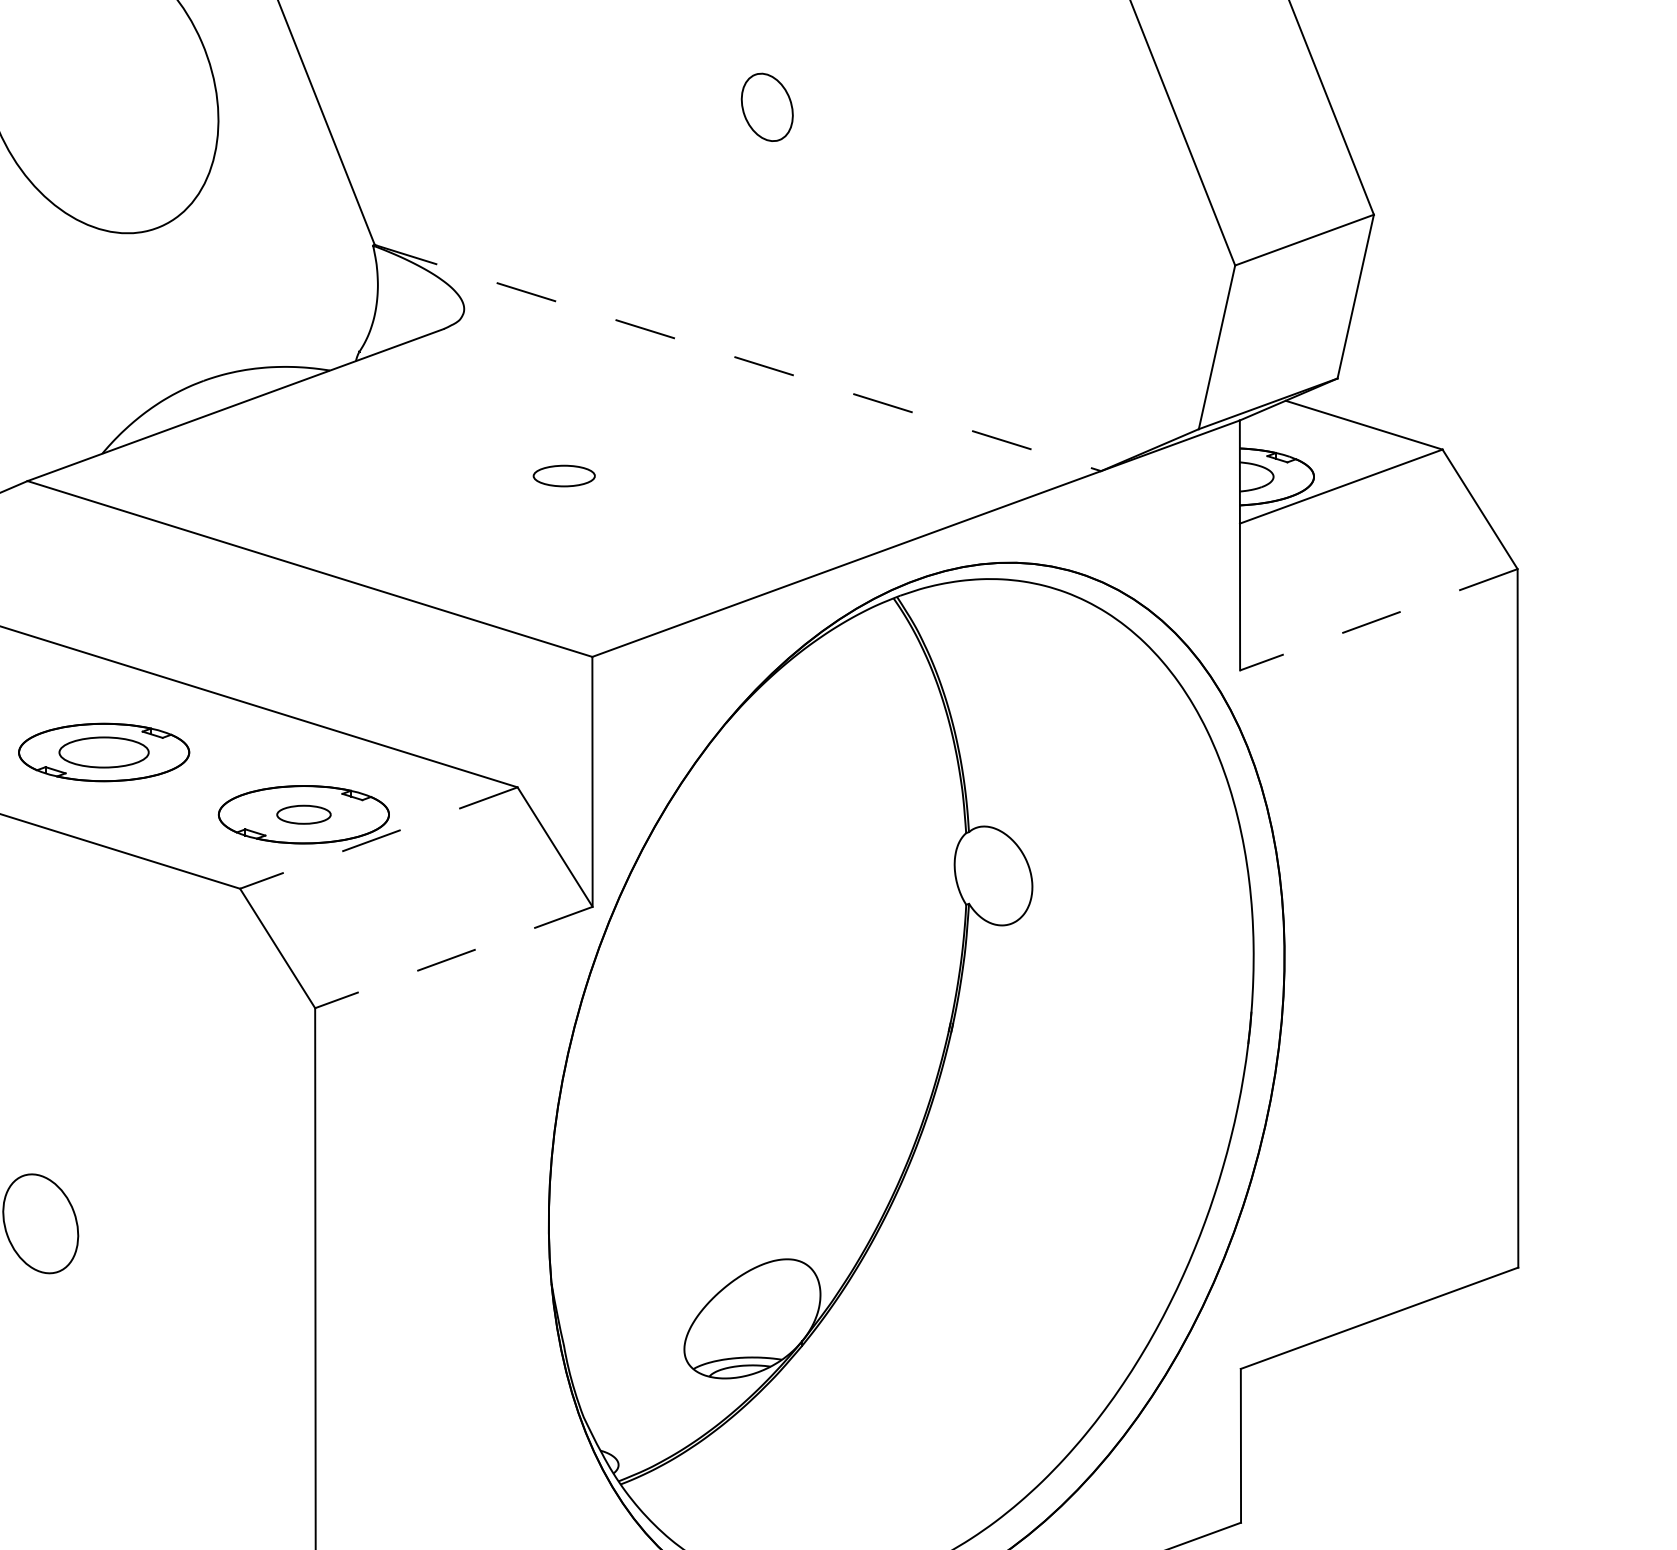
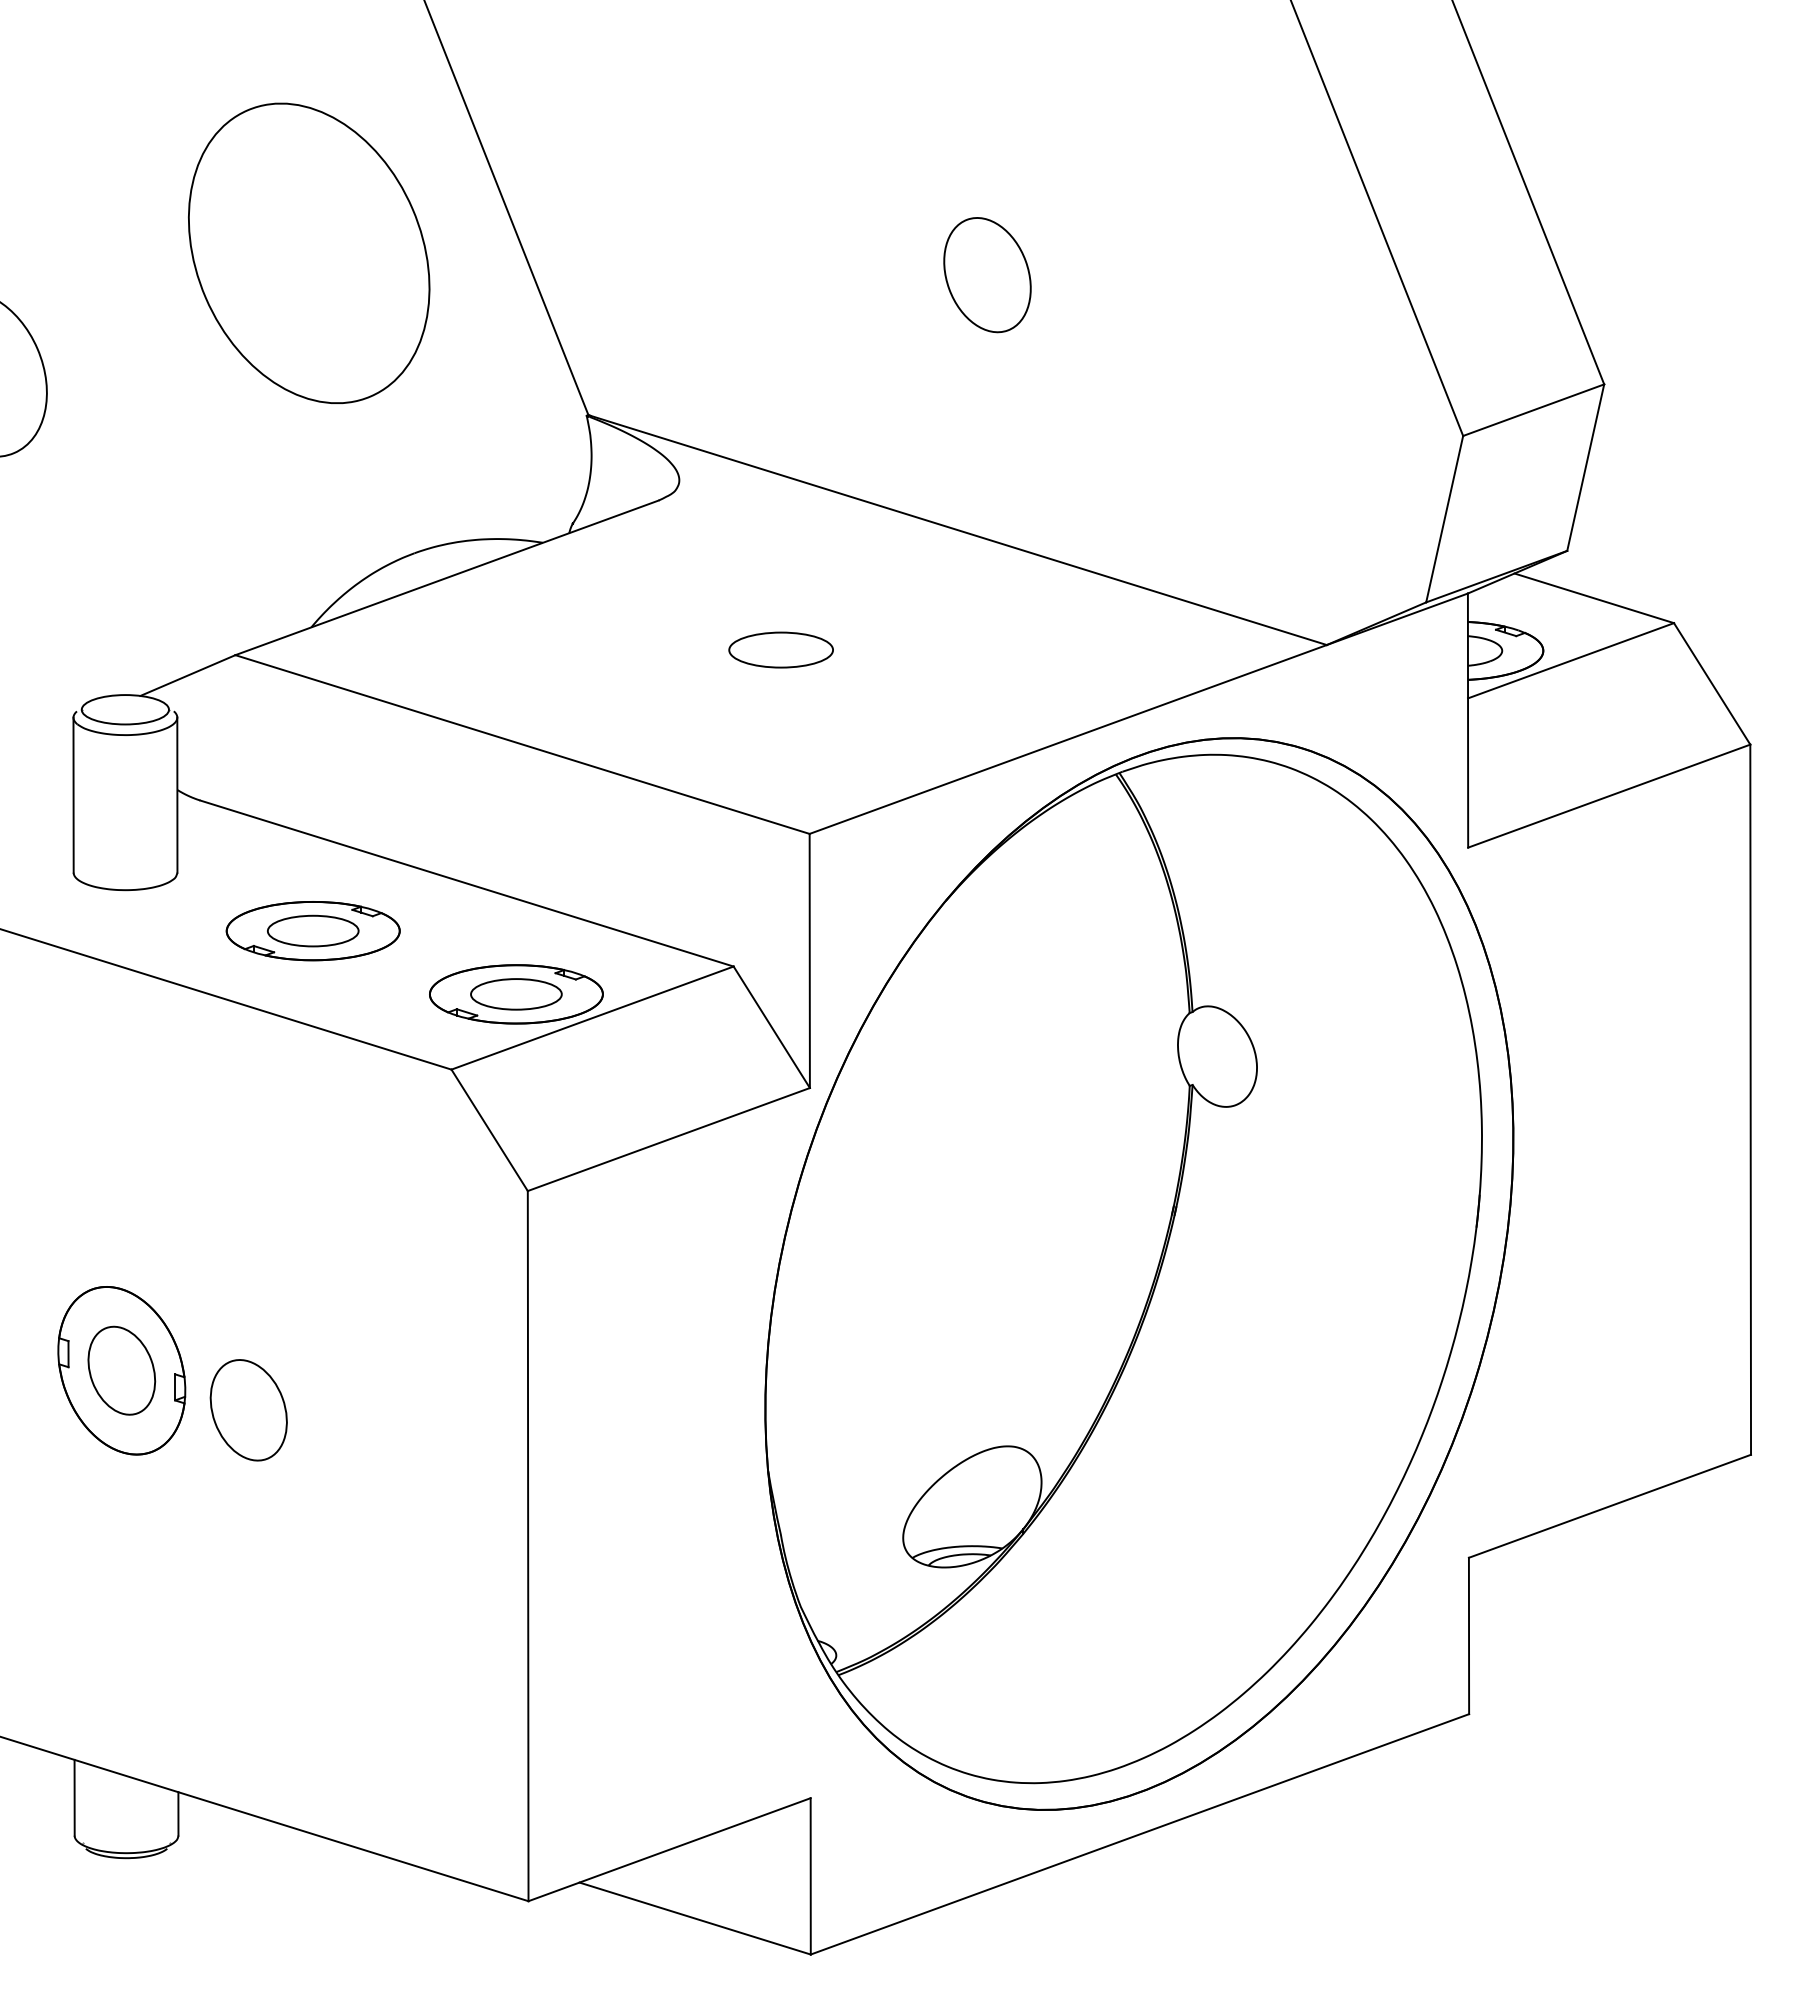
part: (767, 107) -> (987, 275), size x1.67
line: (739, 358) -> (959, 530), dashed -> solid
part: (563, 475) -> (780, 649), size x1.67
line: (1378, 620) -> (1608, 796), dashed -> solid
part: (304, 814) -> (516, 994), size x1.67
line: (378, 838) -> (592, 1018), dashed -> solid
line: (453, 957) -> (668, 1139), dashed -> solid

